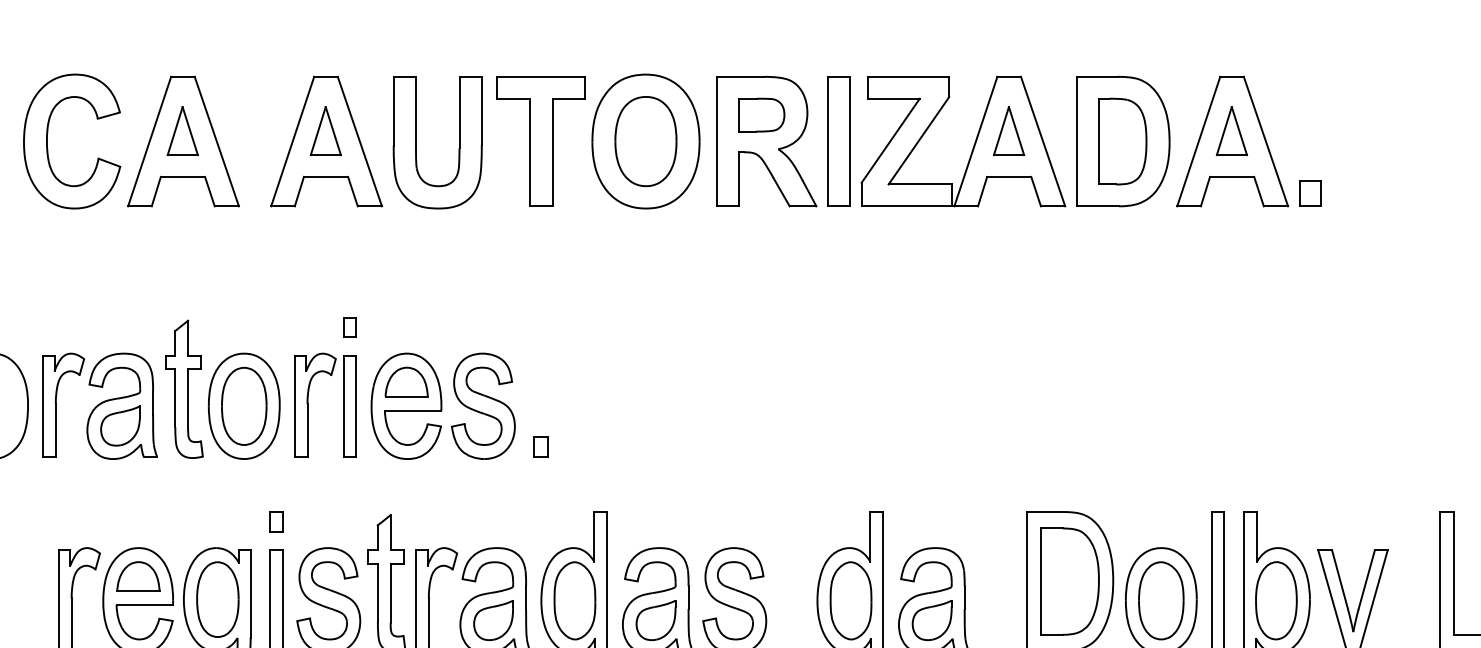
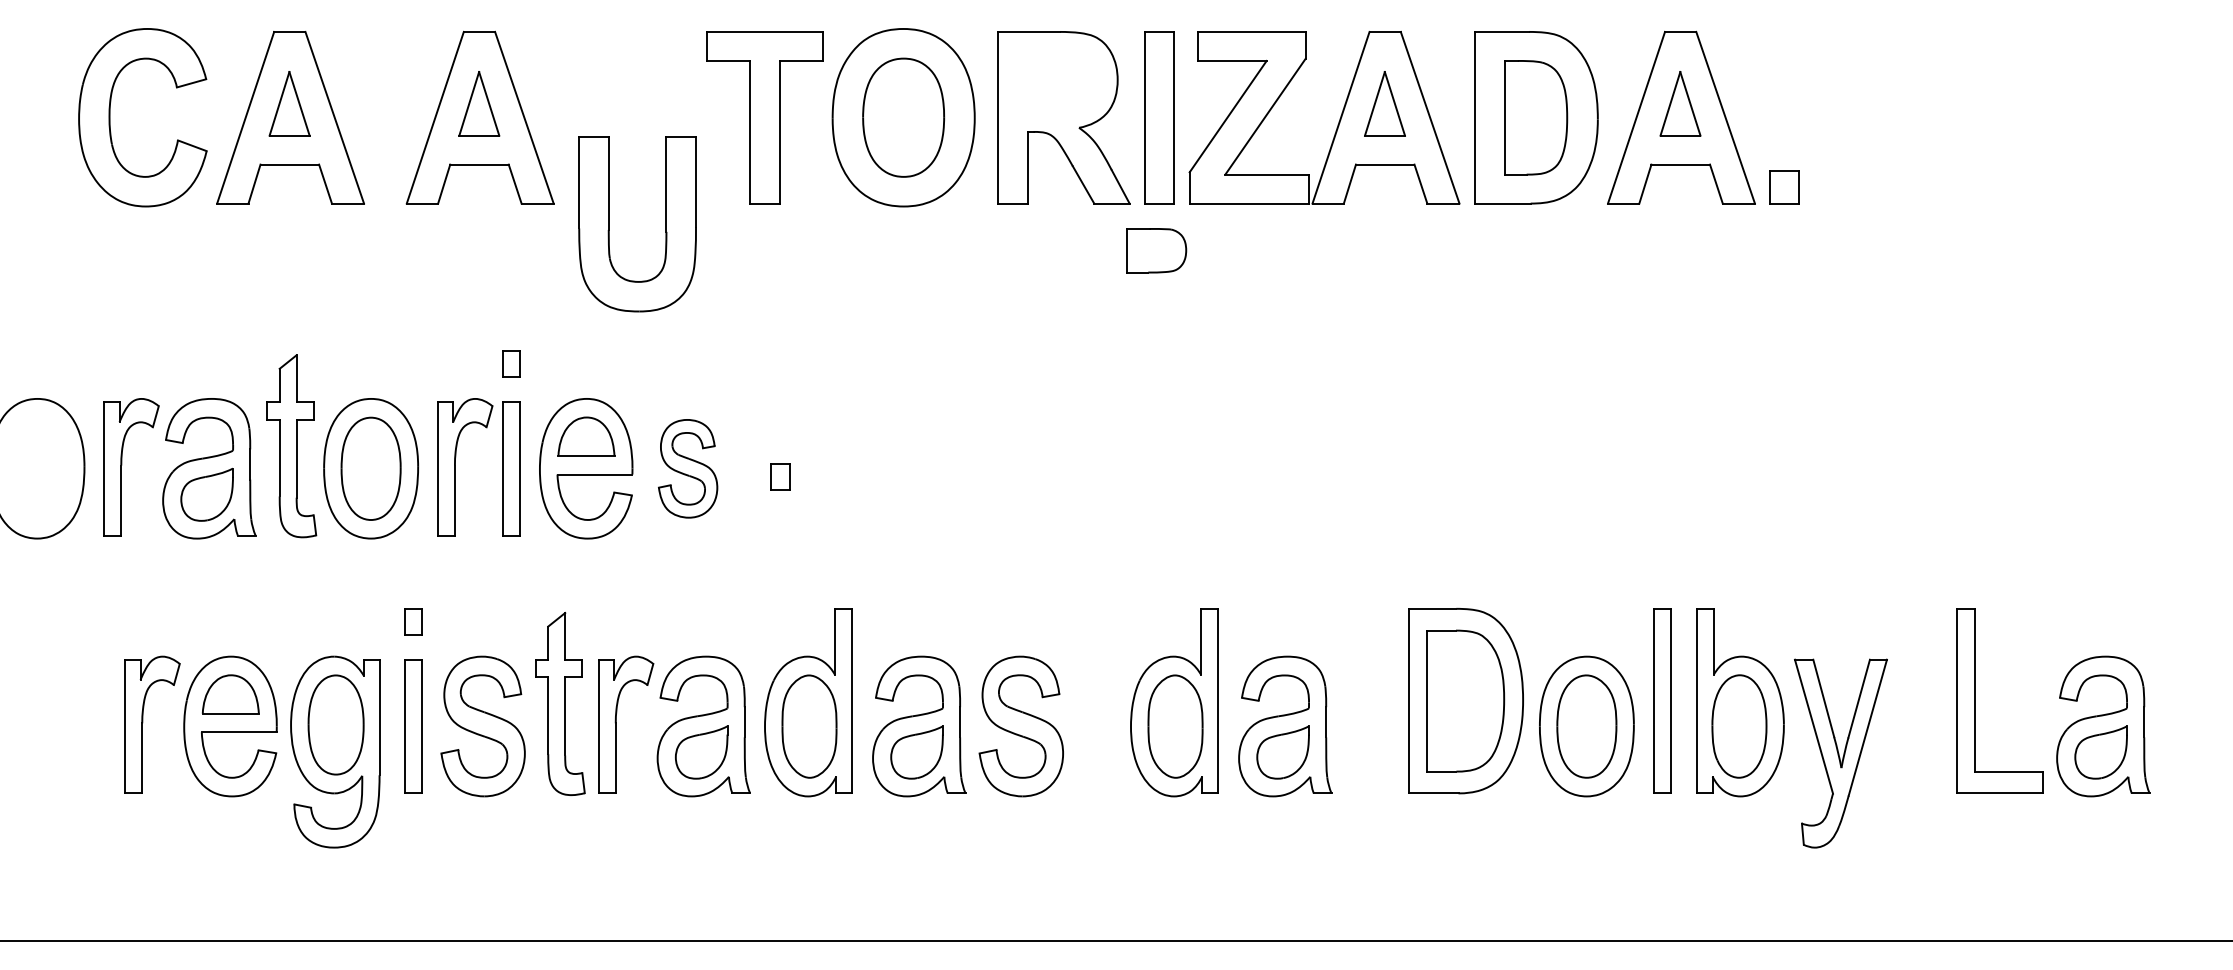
part: (762, 114) -> (1156, 250), moved
part: (416, 142) -> (609, 224), moved
part: (482, 406) -> (687, 468), size x0.7
part: (541, 446) -> (780, 476), moved

